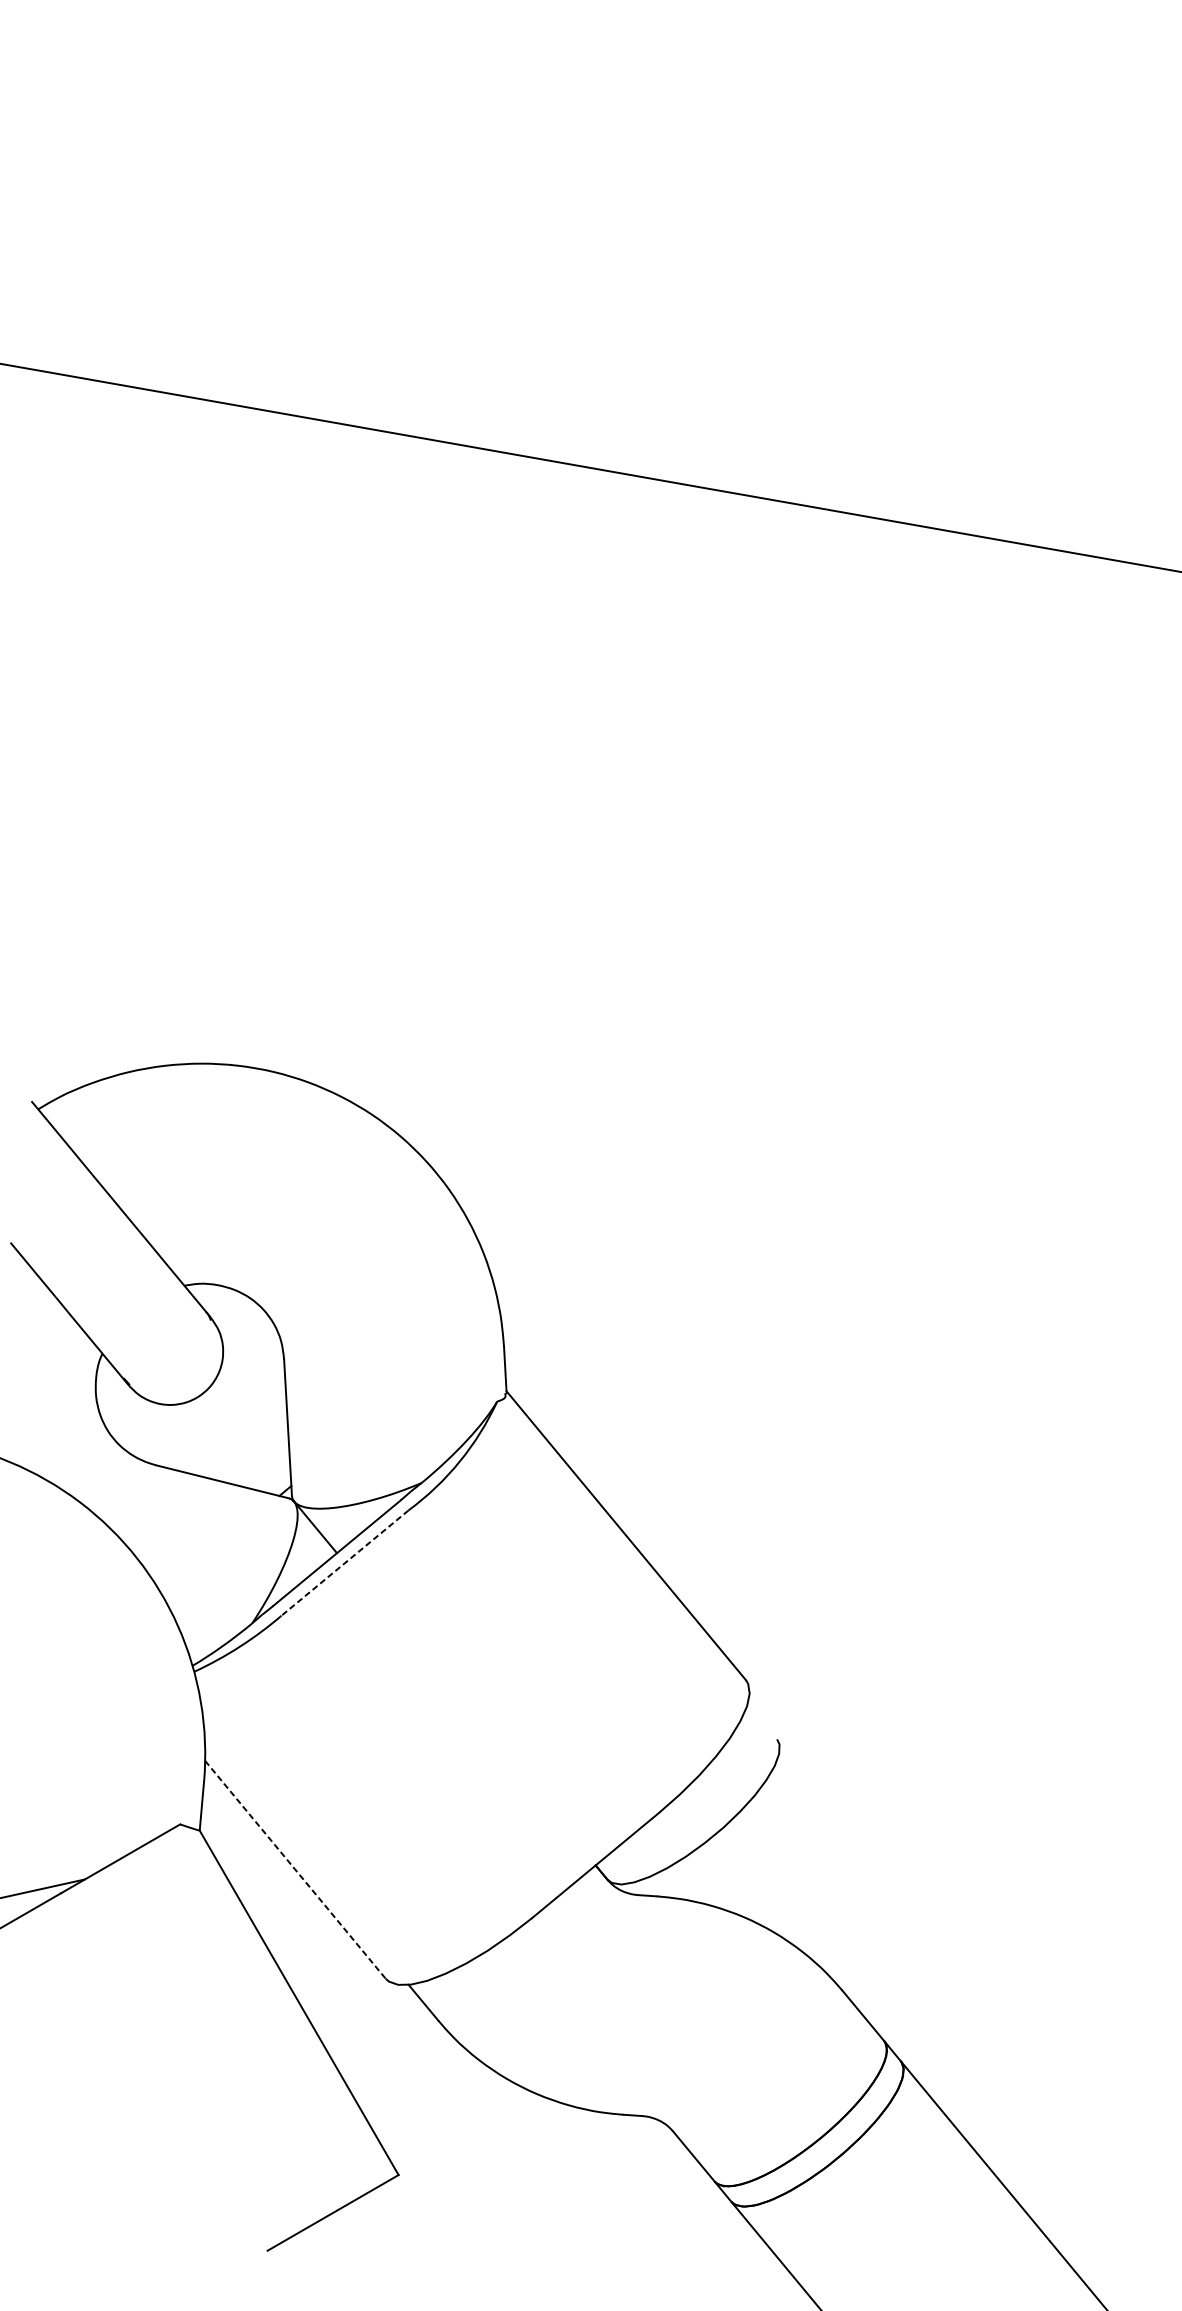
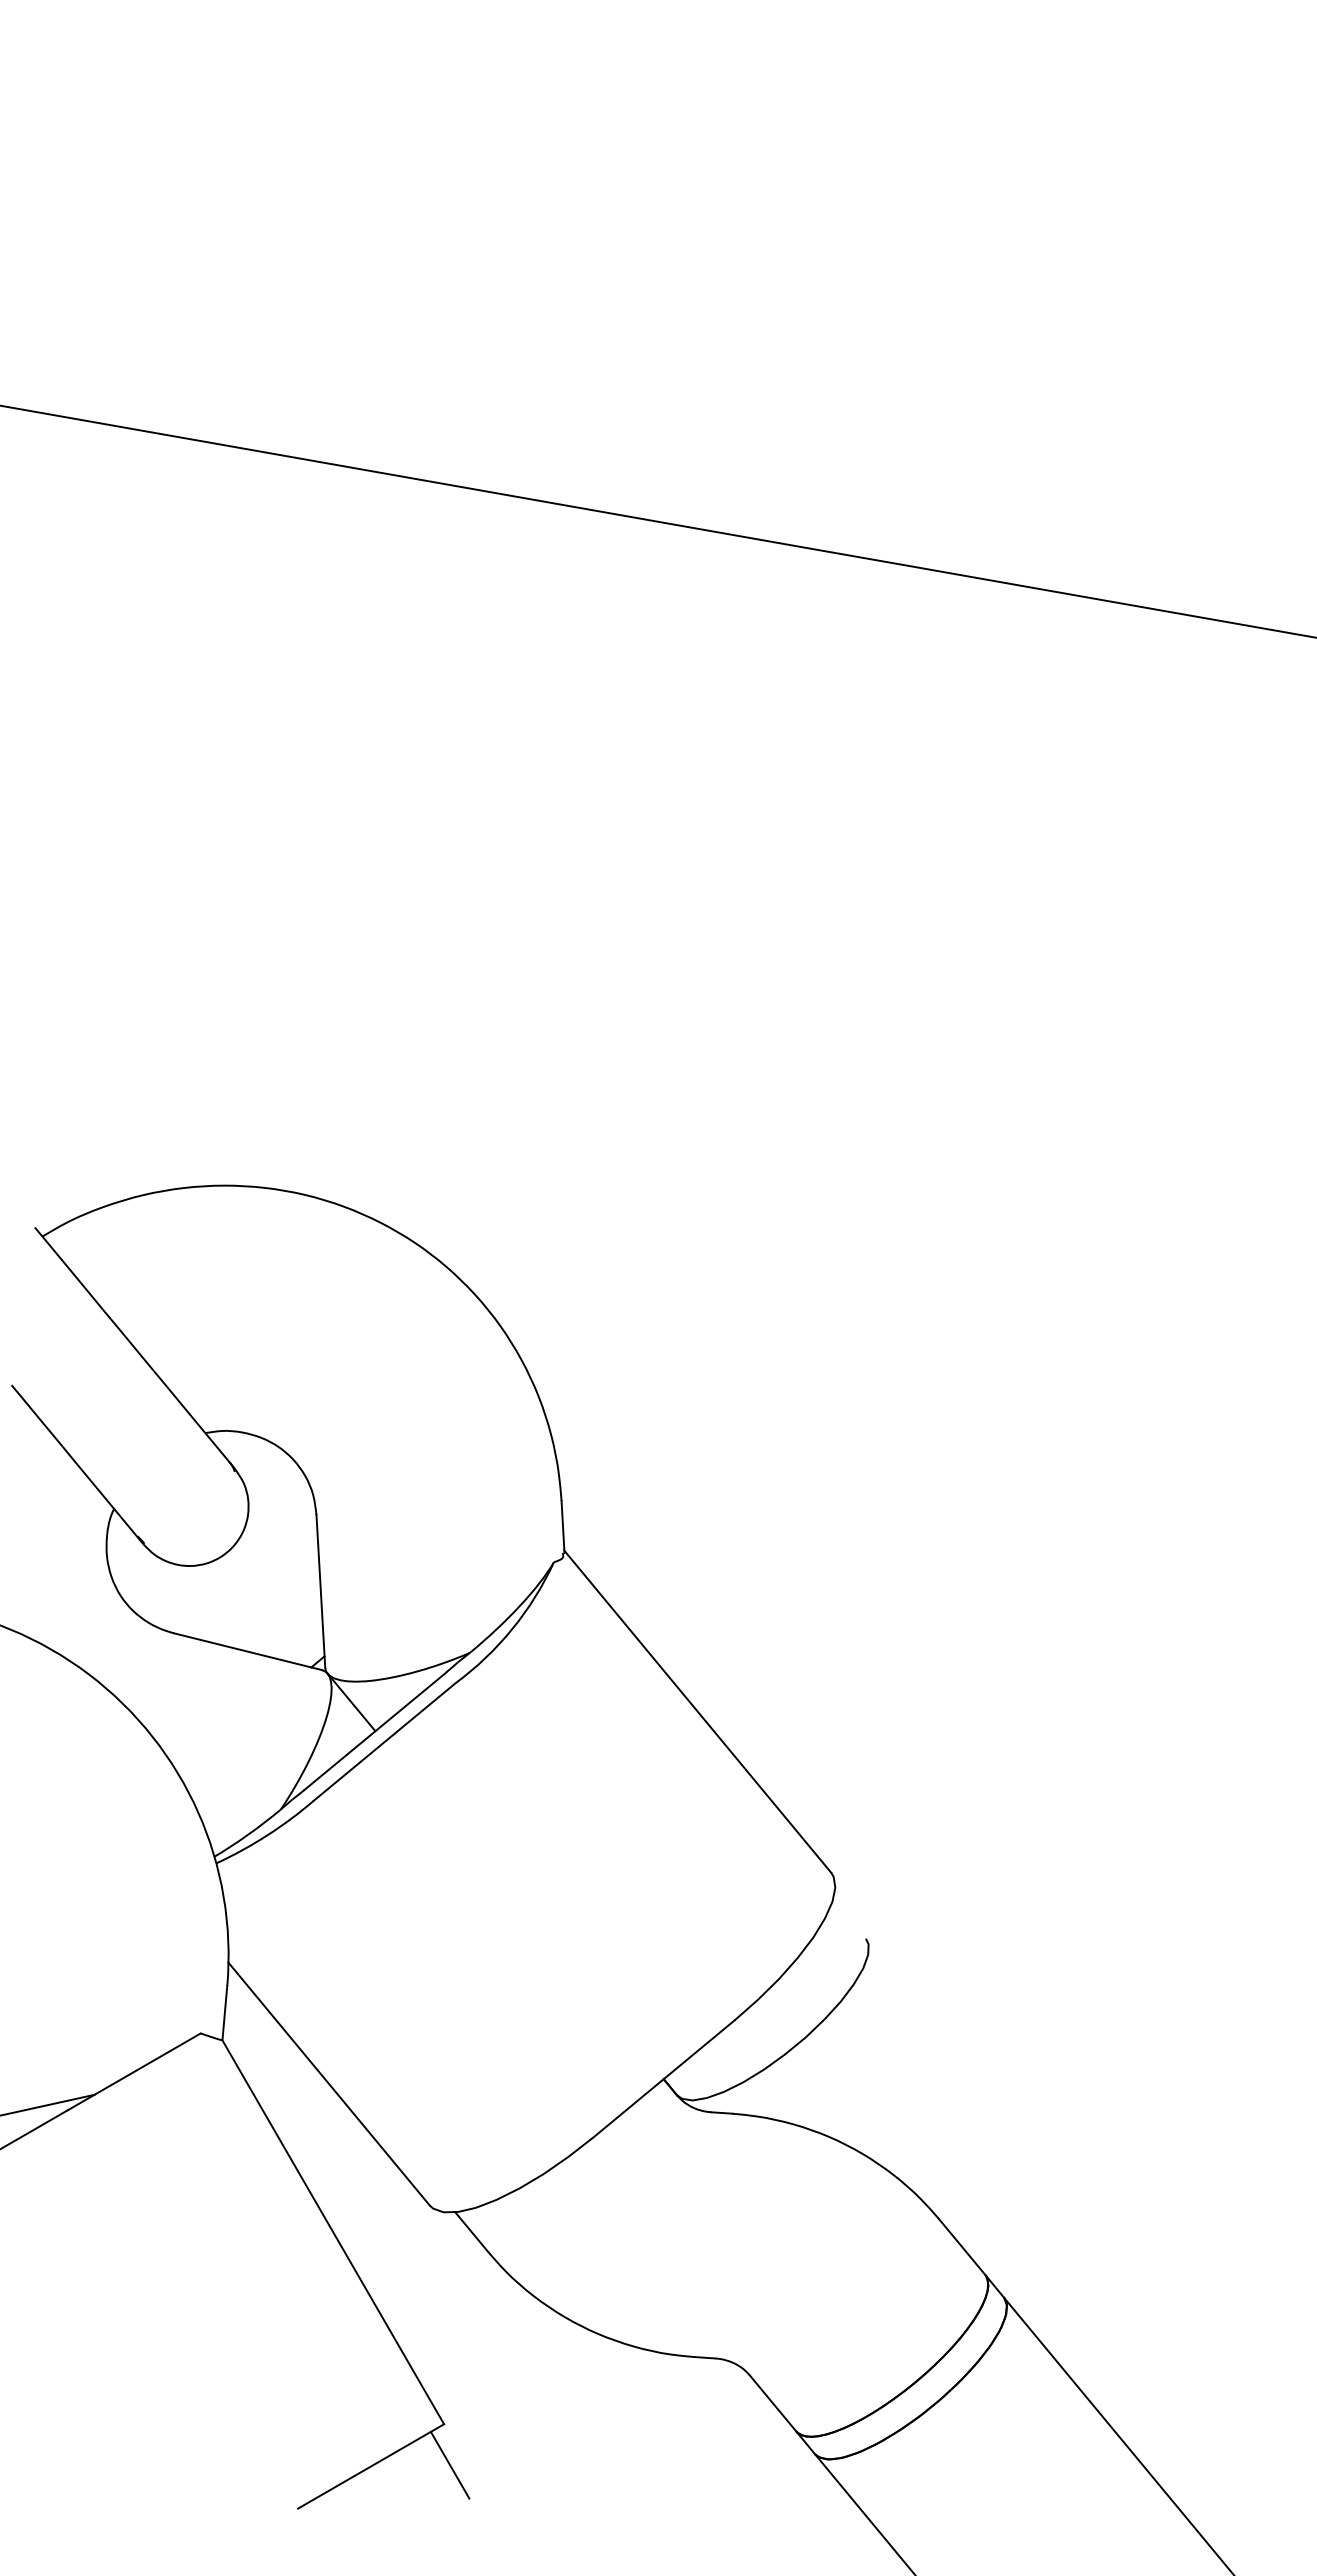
line: (345, 1563) -> (384, 1742), dashed -> solid
line: (295, 1870) -> (329, 2084), dashed -> solid
line: (403, 2211) -> (449, 2464), added

